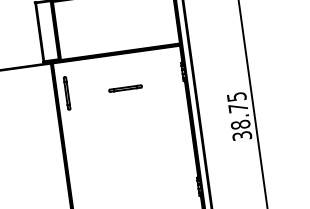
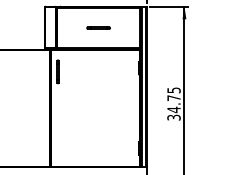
line: (125, 87) -> (98, 27), moved
text: (239, 124) -> (173, 109), 38.75 -> 34.75

